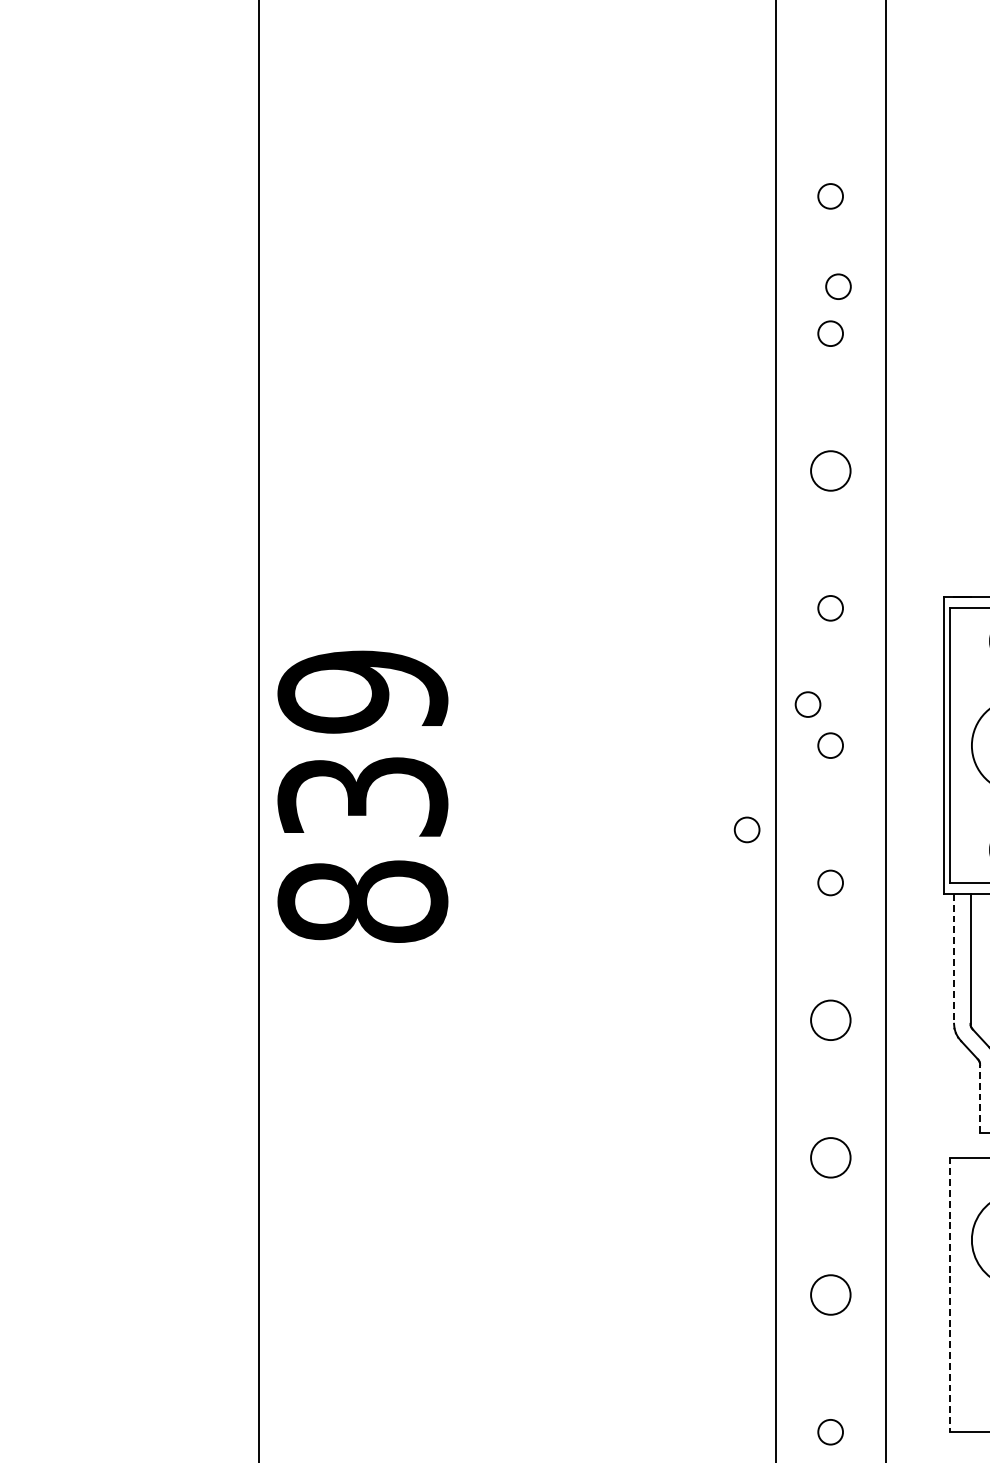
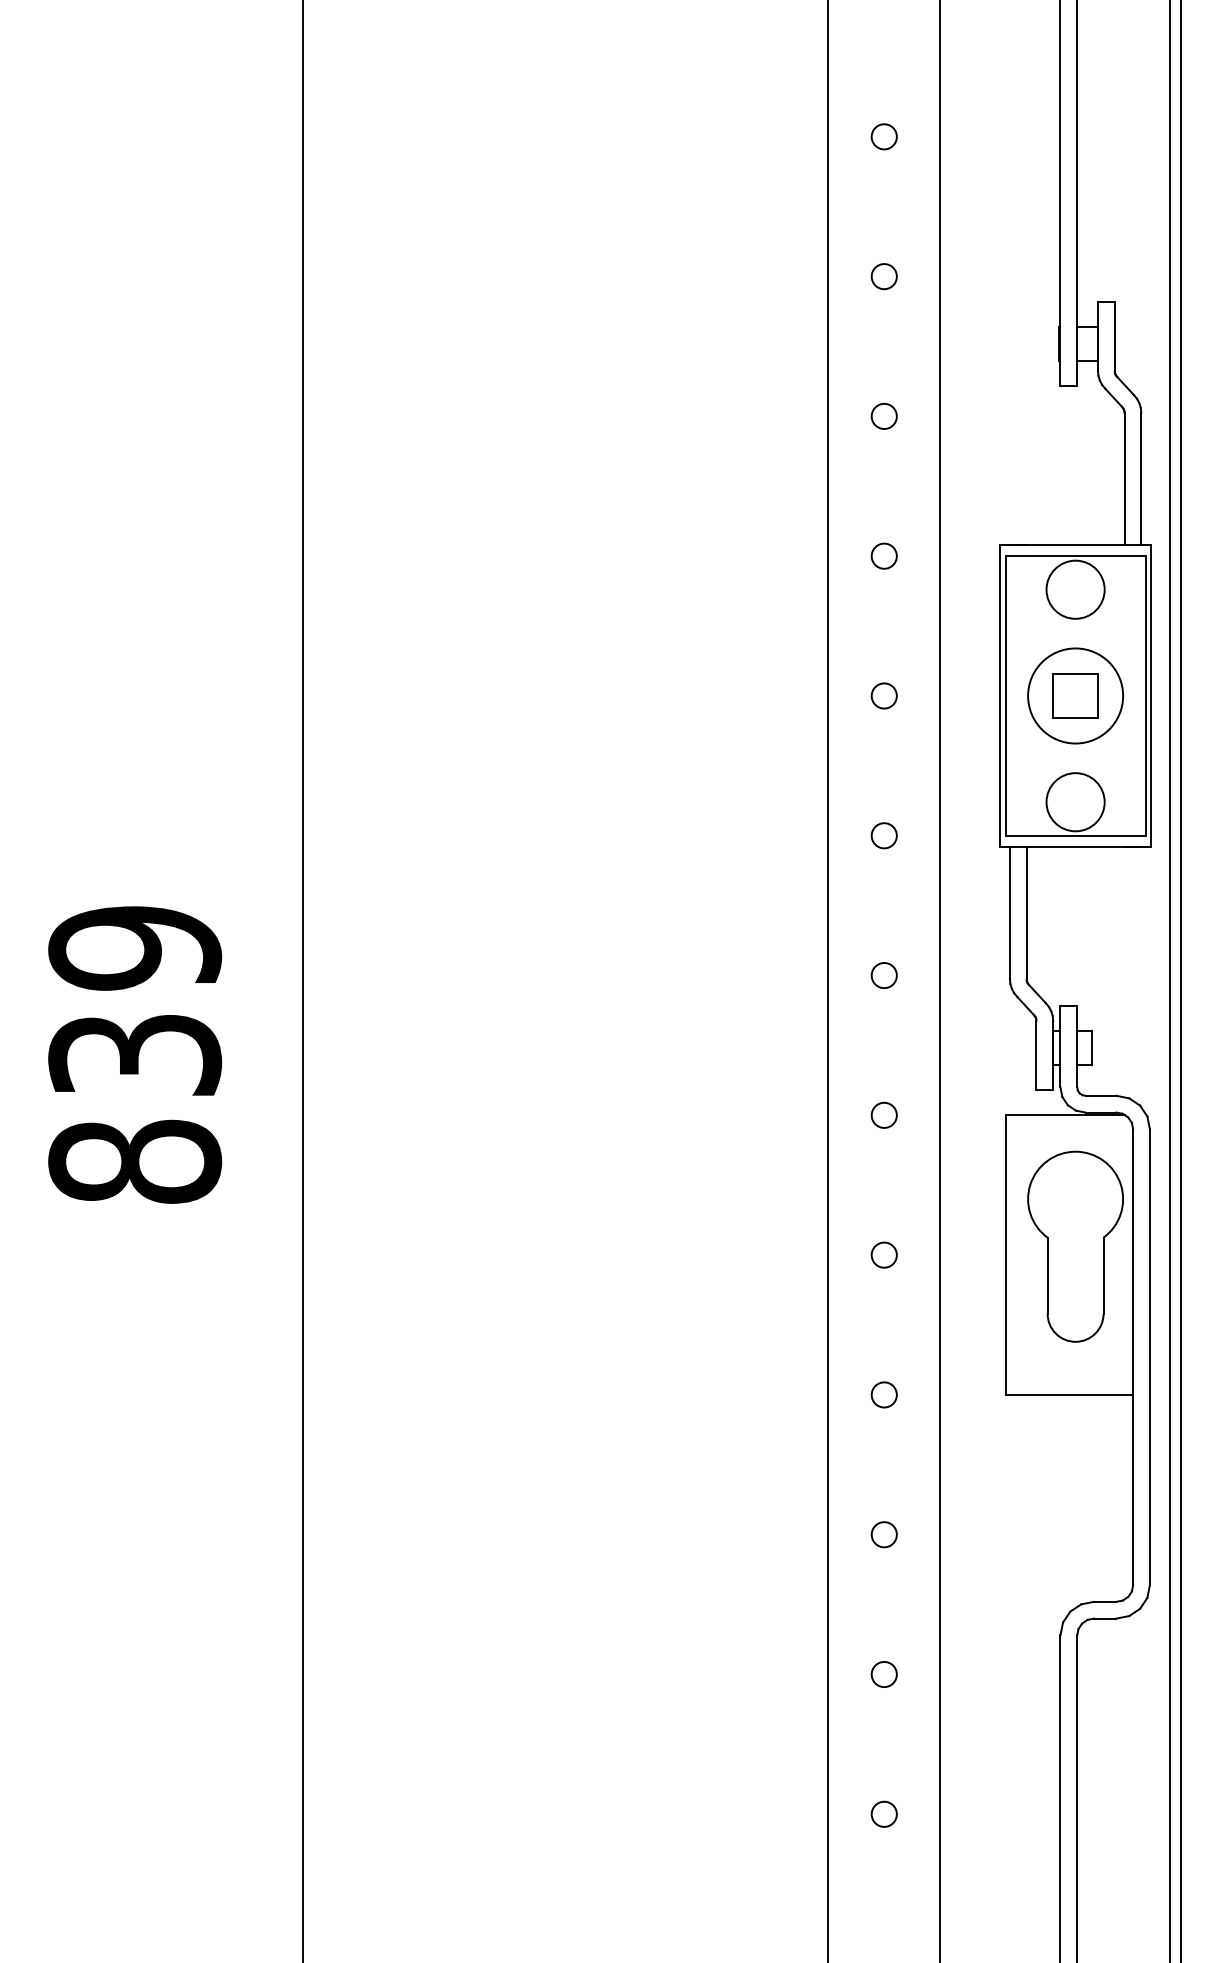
circle: (837, 286) -> (891, 228), removed
circle: (829, 471) -> (883, 416), size x0.62
circle: (807, 703) -> (860, 653), removed
text: (363, 796) -> (135, 1054), moved
circle: (746, 829) -> (798, 781), removed
line: (953, 959) -> (1009, 913), dashed -> solid
circle: (829, 1020) -> (883, 975), size x0.62
line: (980, 1098) -> (1036, 1055), dashed -> solid
circle: (829, 1156) -> (883, 1114), size x0.62
circle: (829, 1294) -> (883, 1254), size x0.62
line: (949, 1295) -> (1005, 1255), dashed -> solid

